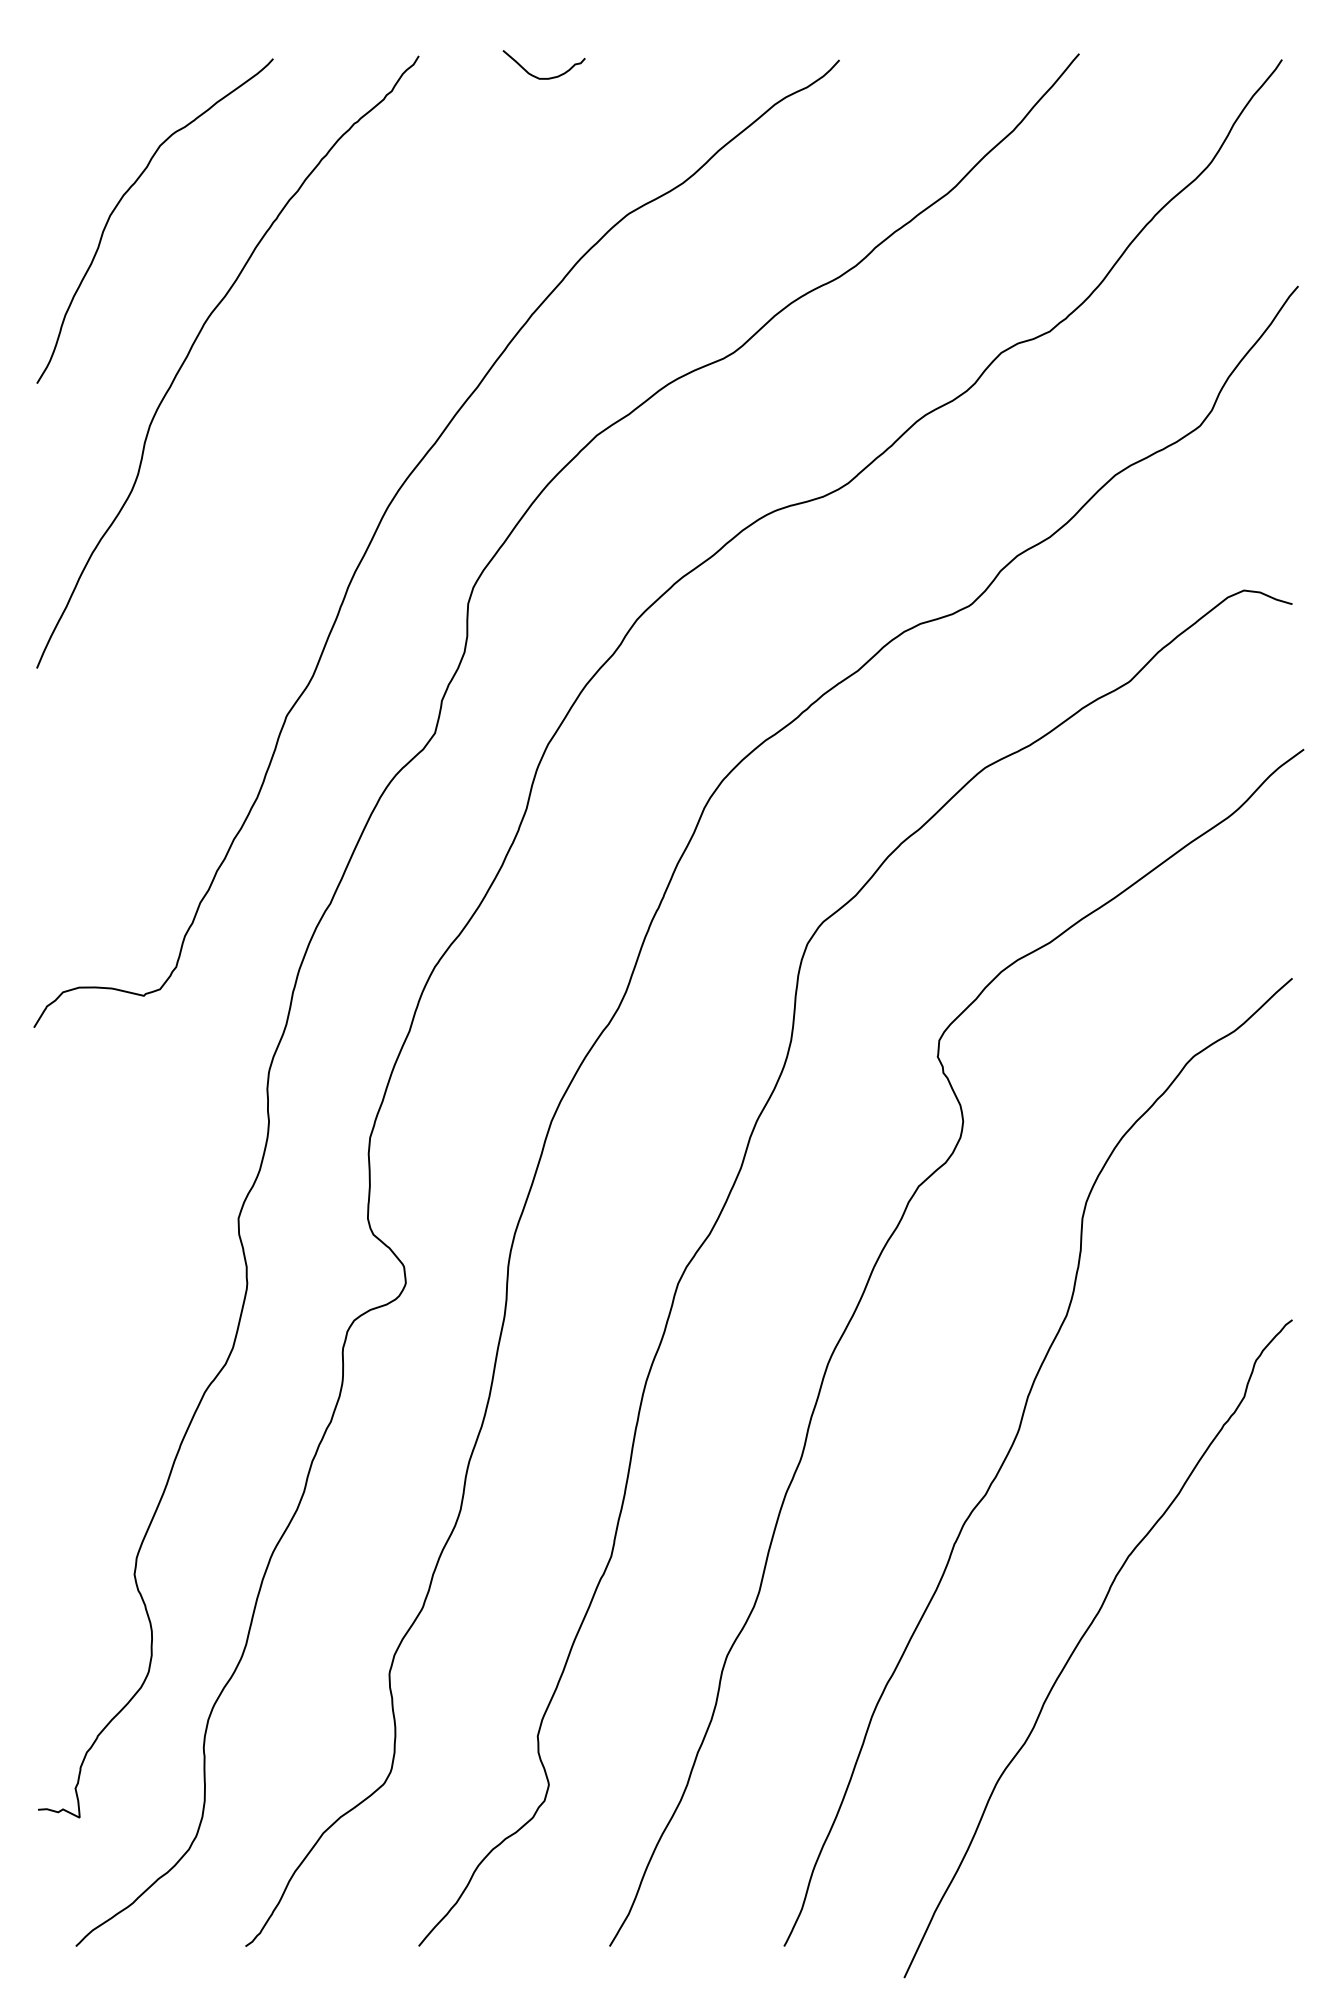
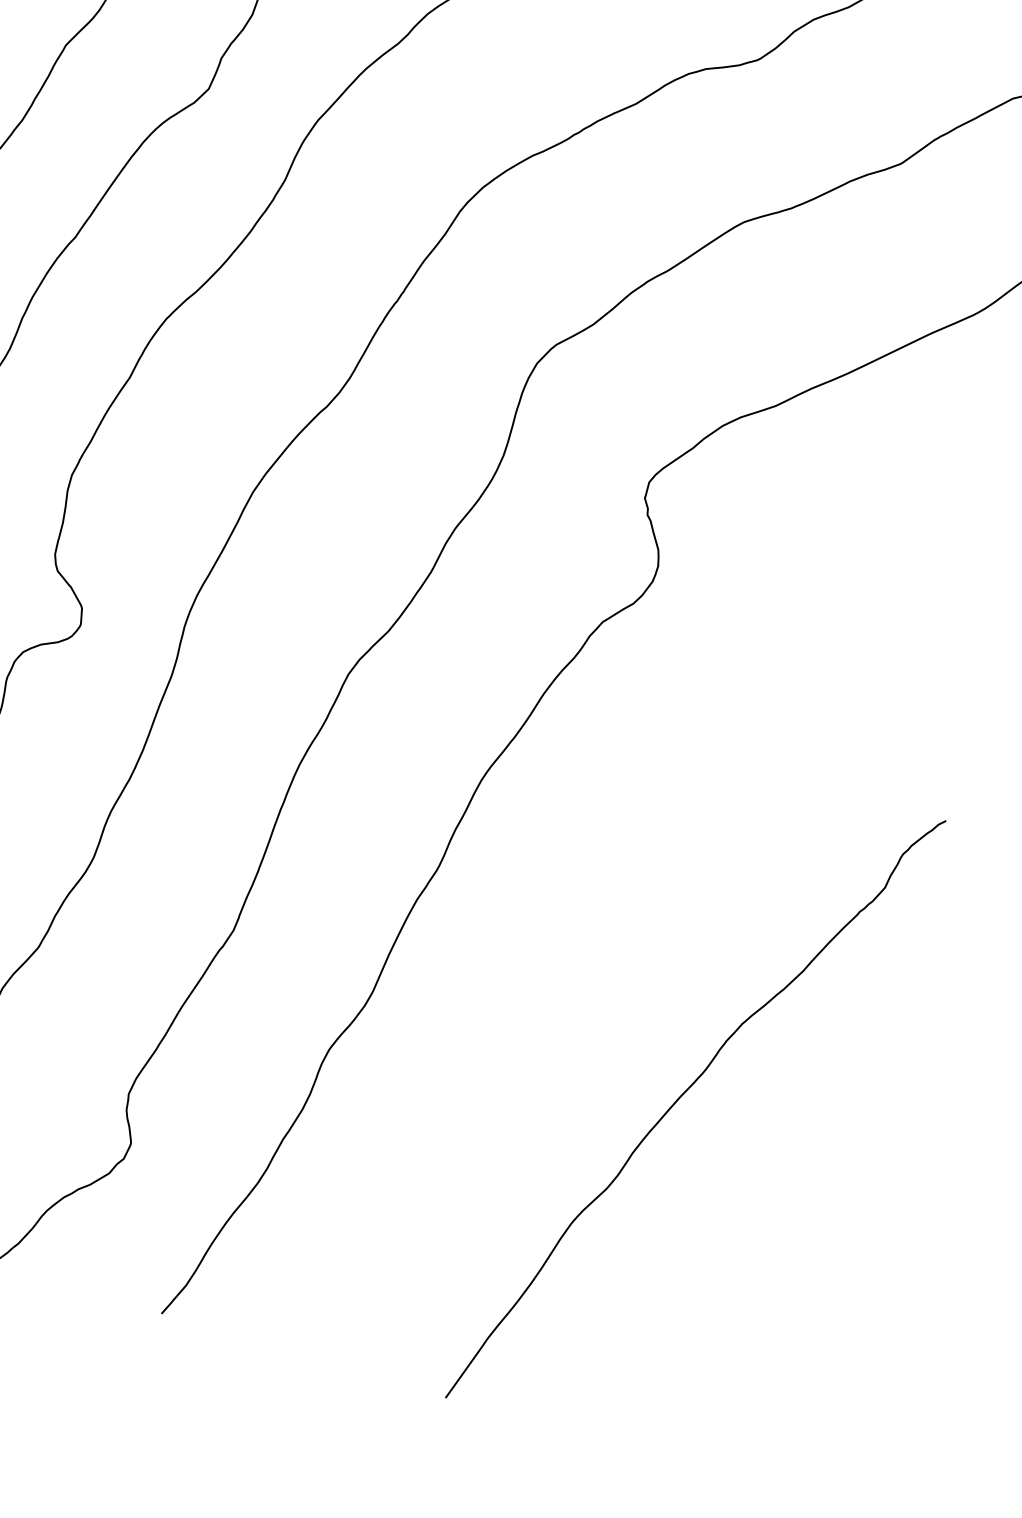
curve: (1011, 1449) -> (646, 897), removed

